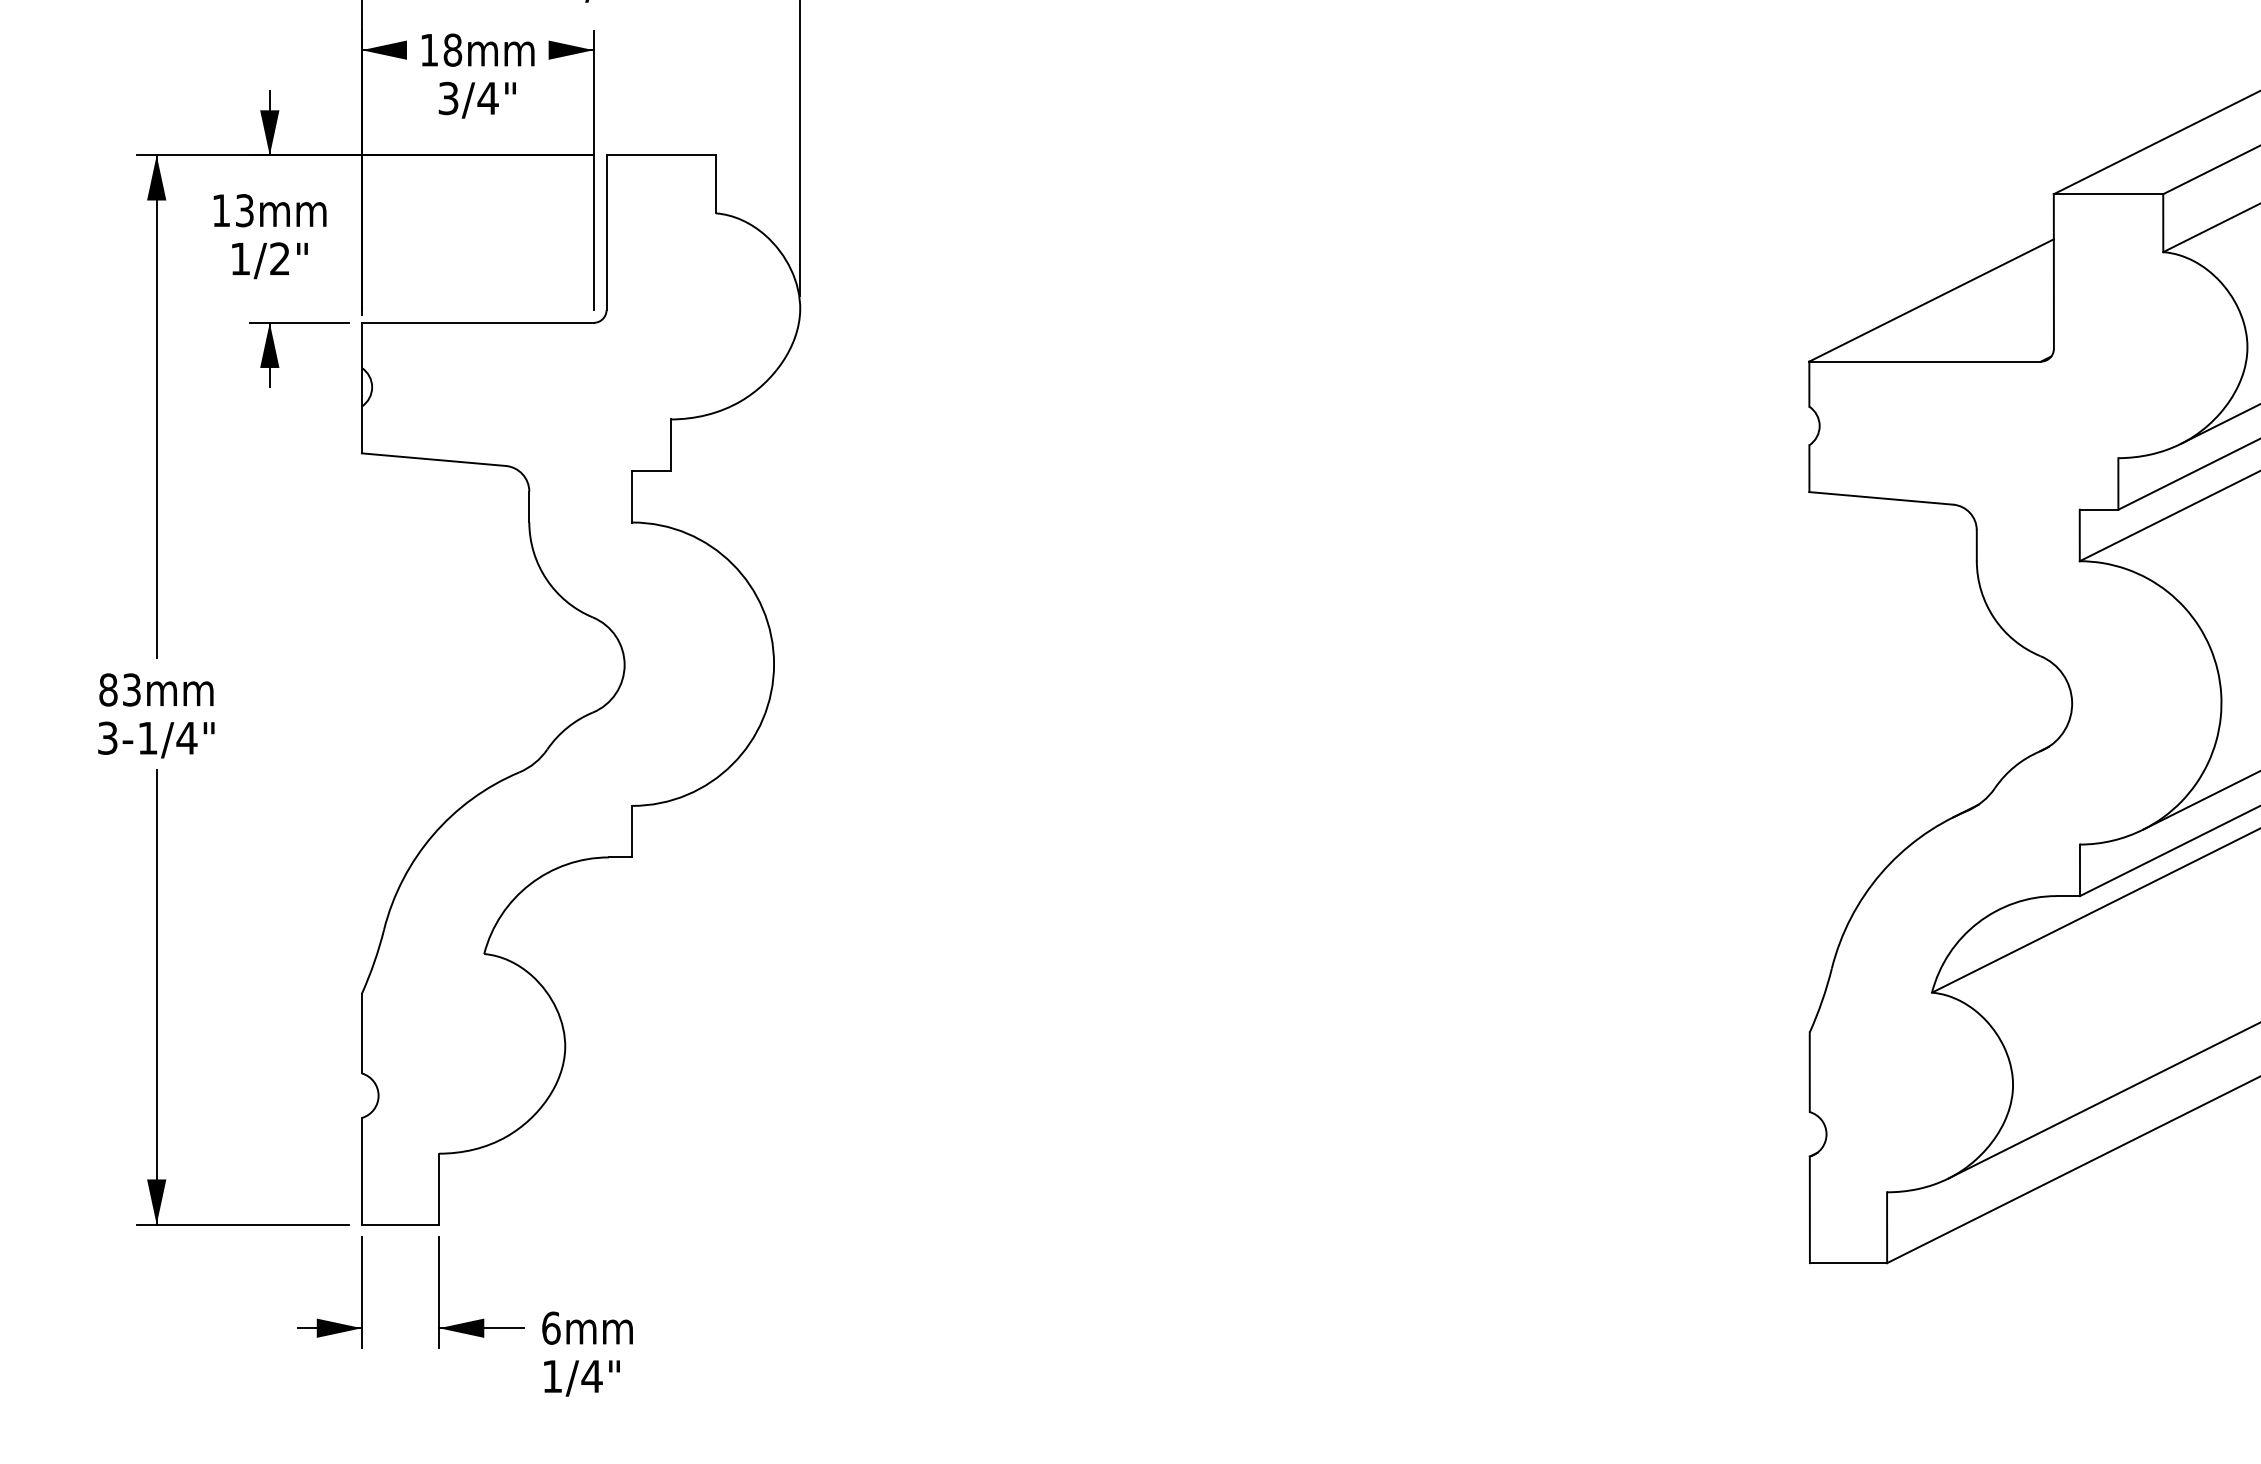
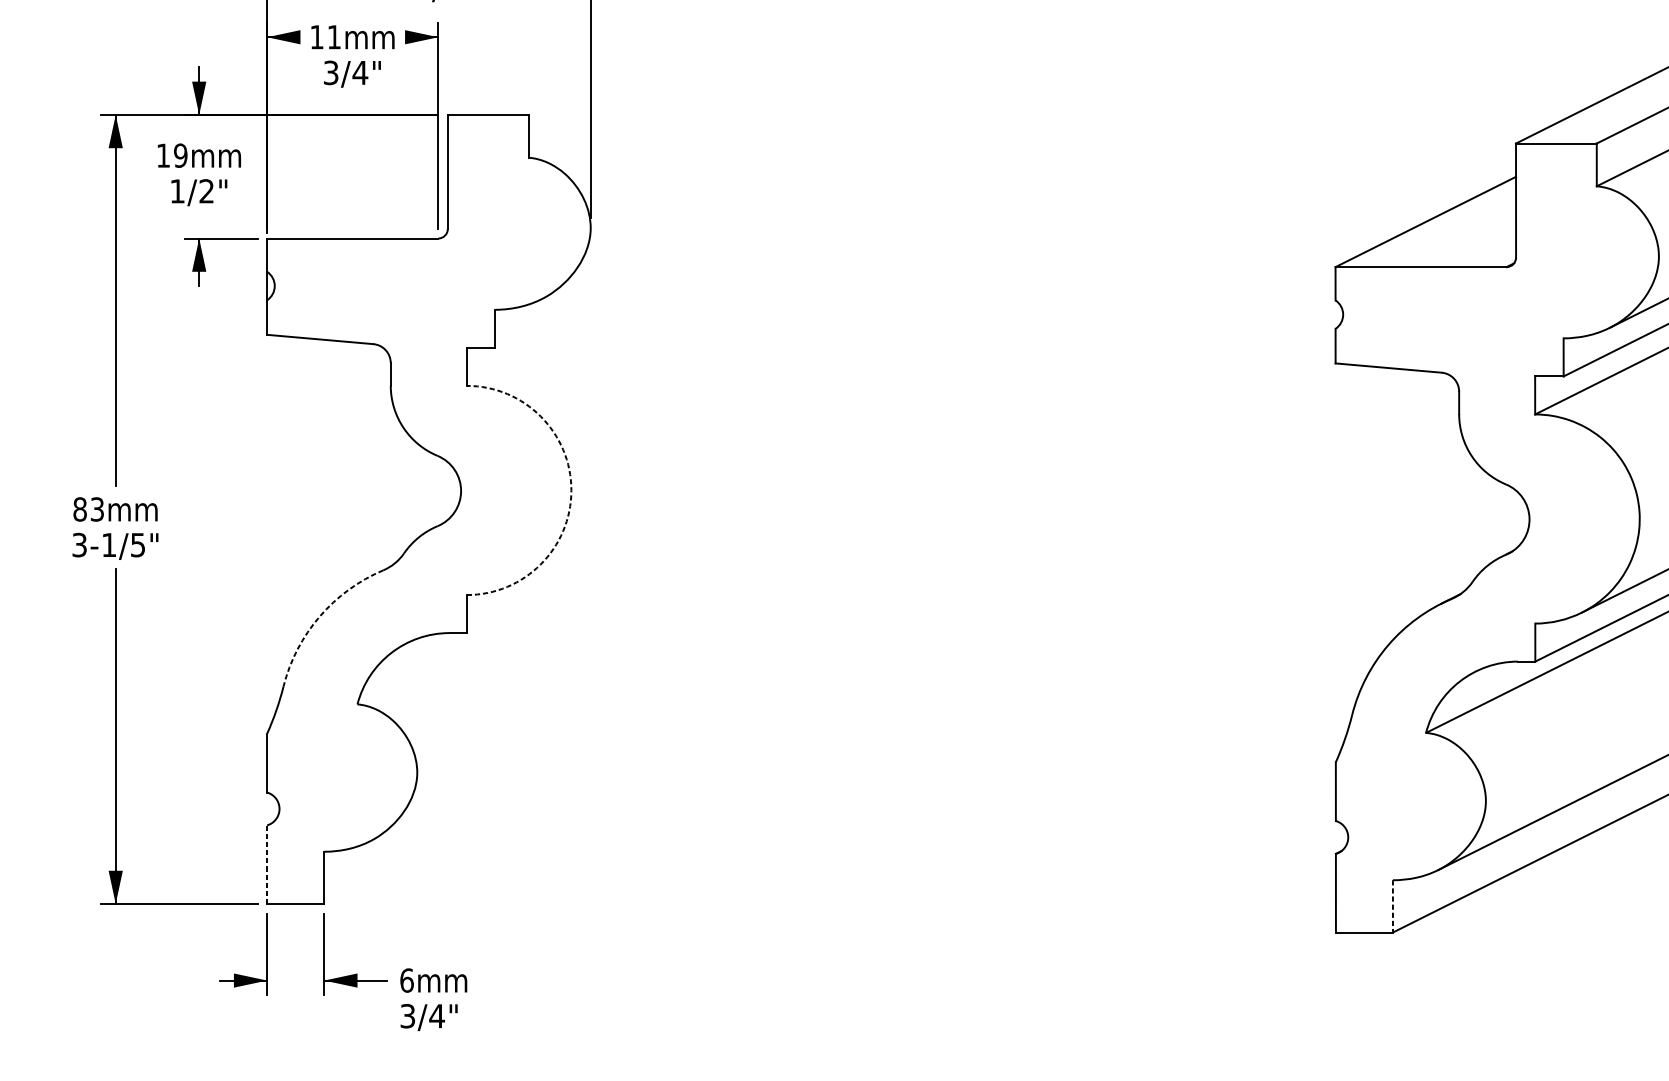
text: (452, 49) -> (334, 36), 18 -> 11
text: (244, 210) -> (180, 155), 13 -> 19
arc: (774, 664) -> (571, 490), solid -> dashed
text: (186, 738) -> (137, 545), 3-1/4" -> 3-1/5"
arc: (433, 835) -> (320, 616), solid -> dashed
line: (361, 1170) -> (266, 864), solid -> dashed
line: (1887, 1228) -> (1393, 906), solid -> dashed
text: (552, 1376) -> (407, 1016), 1/4" -> 3/4"

